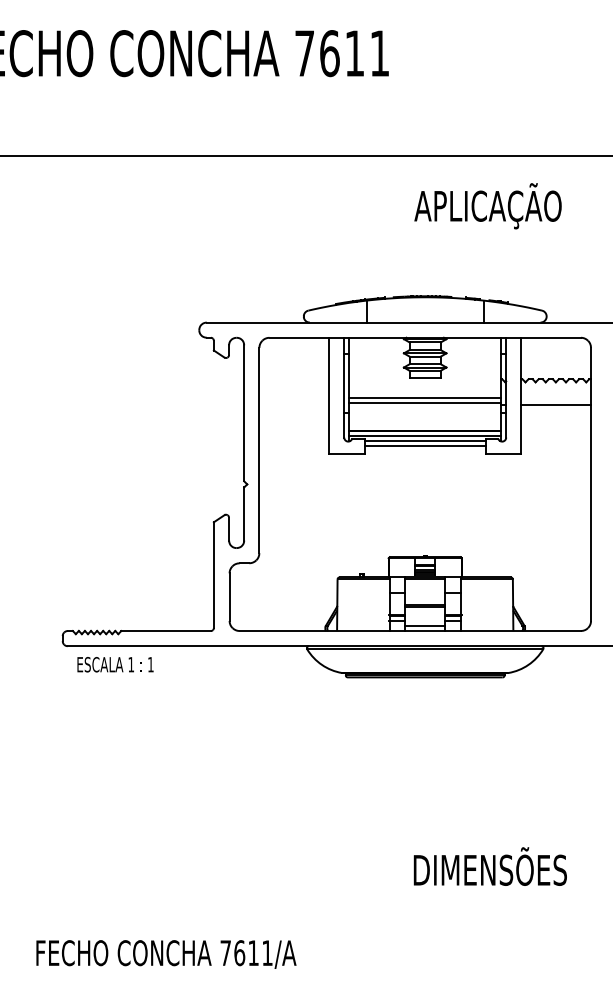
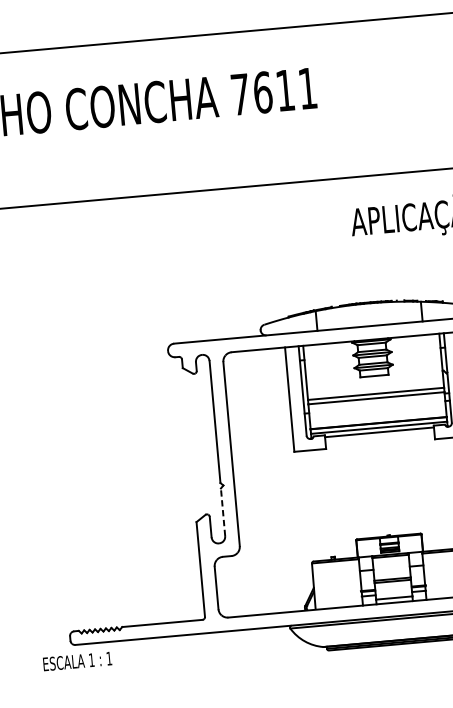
line: (424, 446) -> (379, 437), removed
line: (244, 513) -> (223, 511), solid -> dashed
text: (115, 664) -> (77, 661), moved

